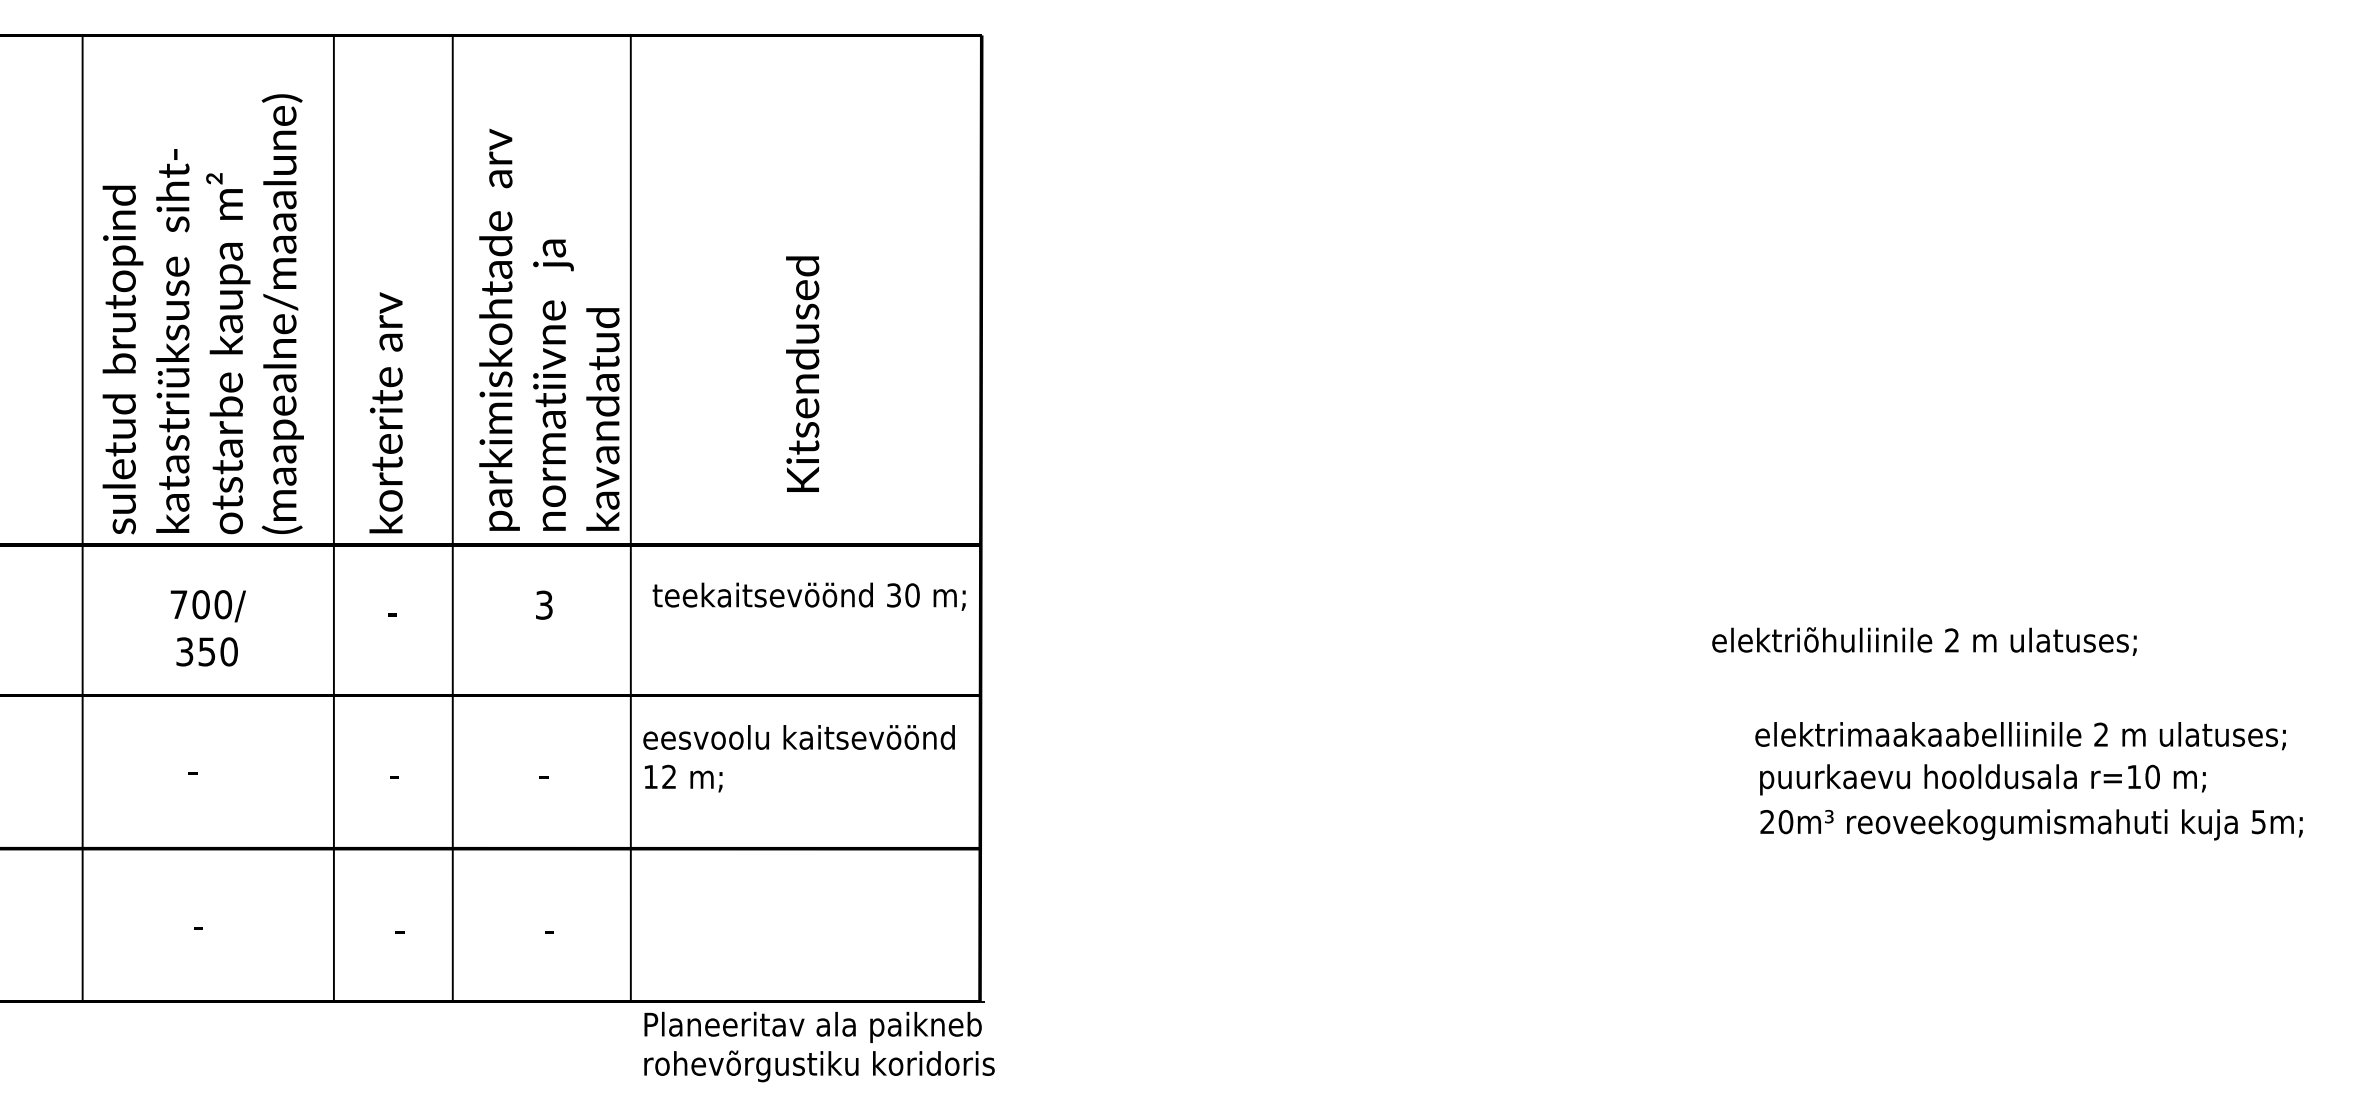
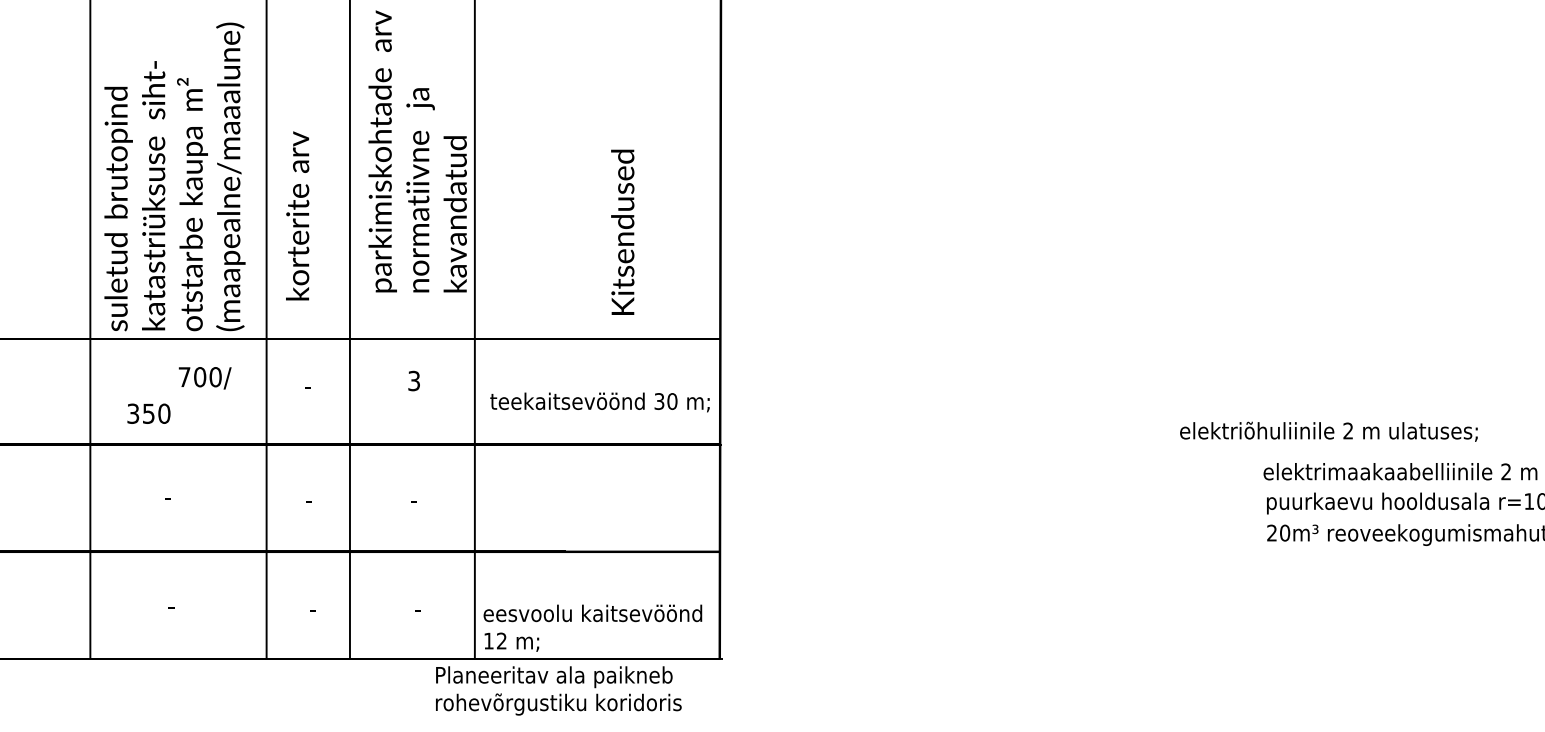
text: (549, 329) -> (417, 151), moved
text: (802, 373) -> (622, 231), moved
text: (385, 412) -> (297, 215), moved
text: (808, 596) -> (599, 402), moved
text: (207, 606) -> (204, 378), moved
text: (1924, 641) -> (1328, 431), moved
text: (206, 651) -> (148, 413), moved
text: (798, 758) -> (592, 628), moved
text: (819, 1046) -> (558, 690), moved

